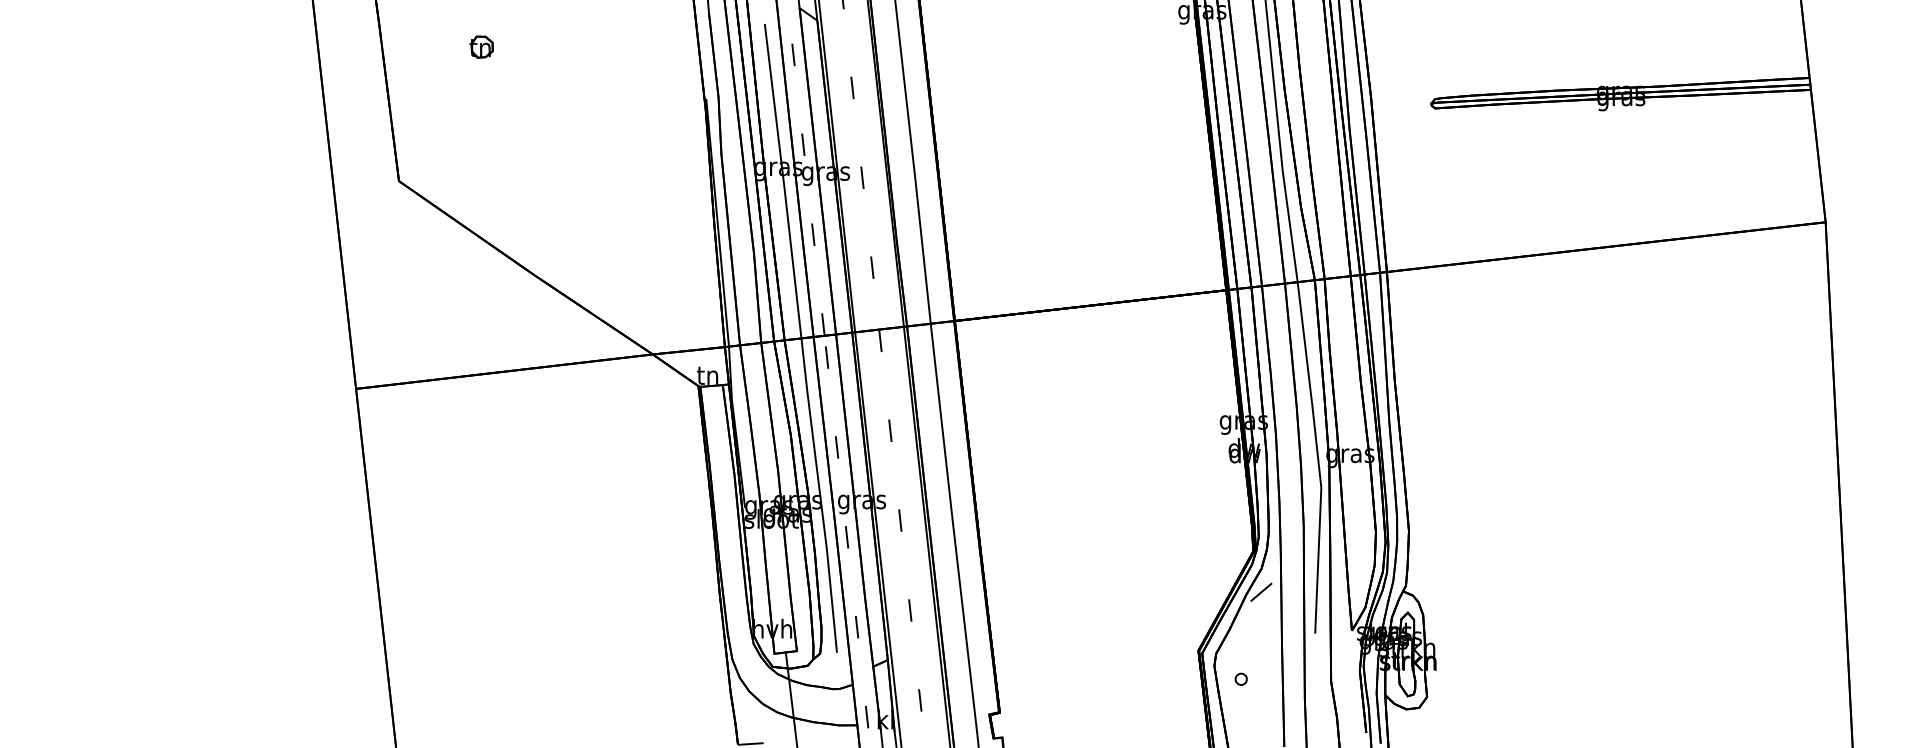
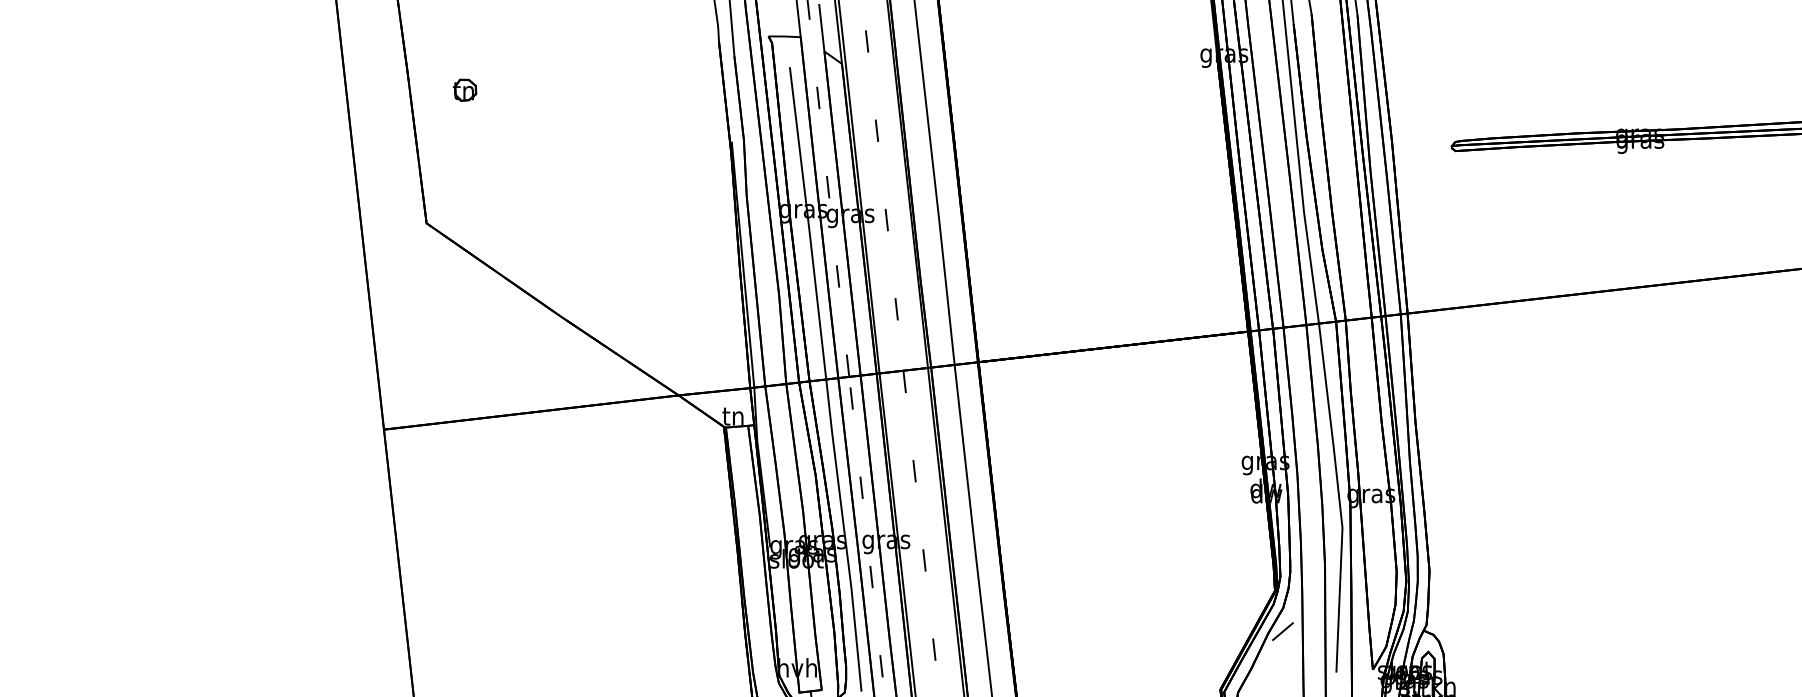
part: (481, 46) -> (464, 89), moved

